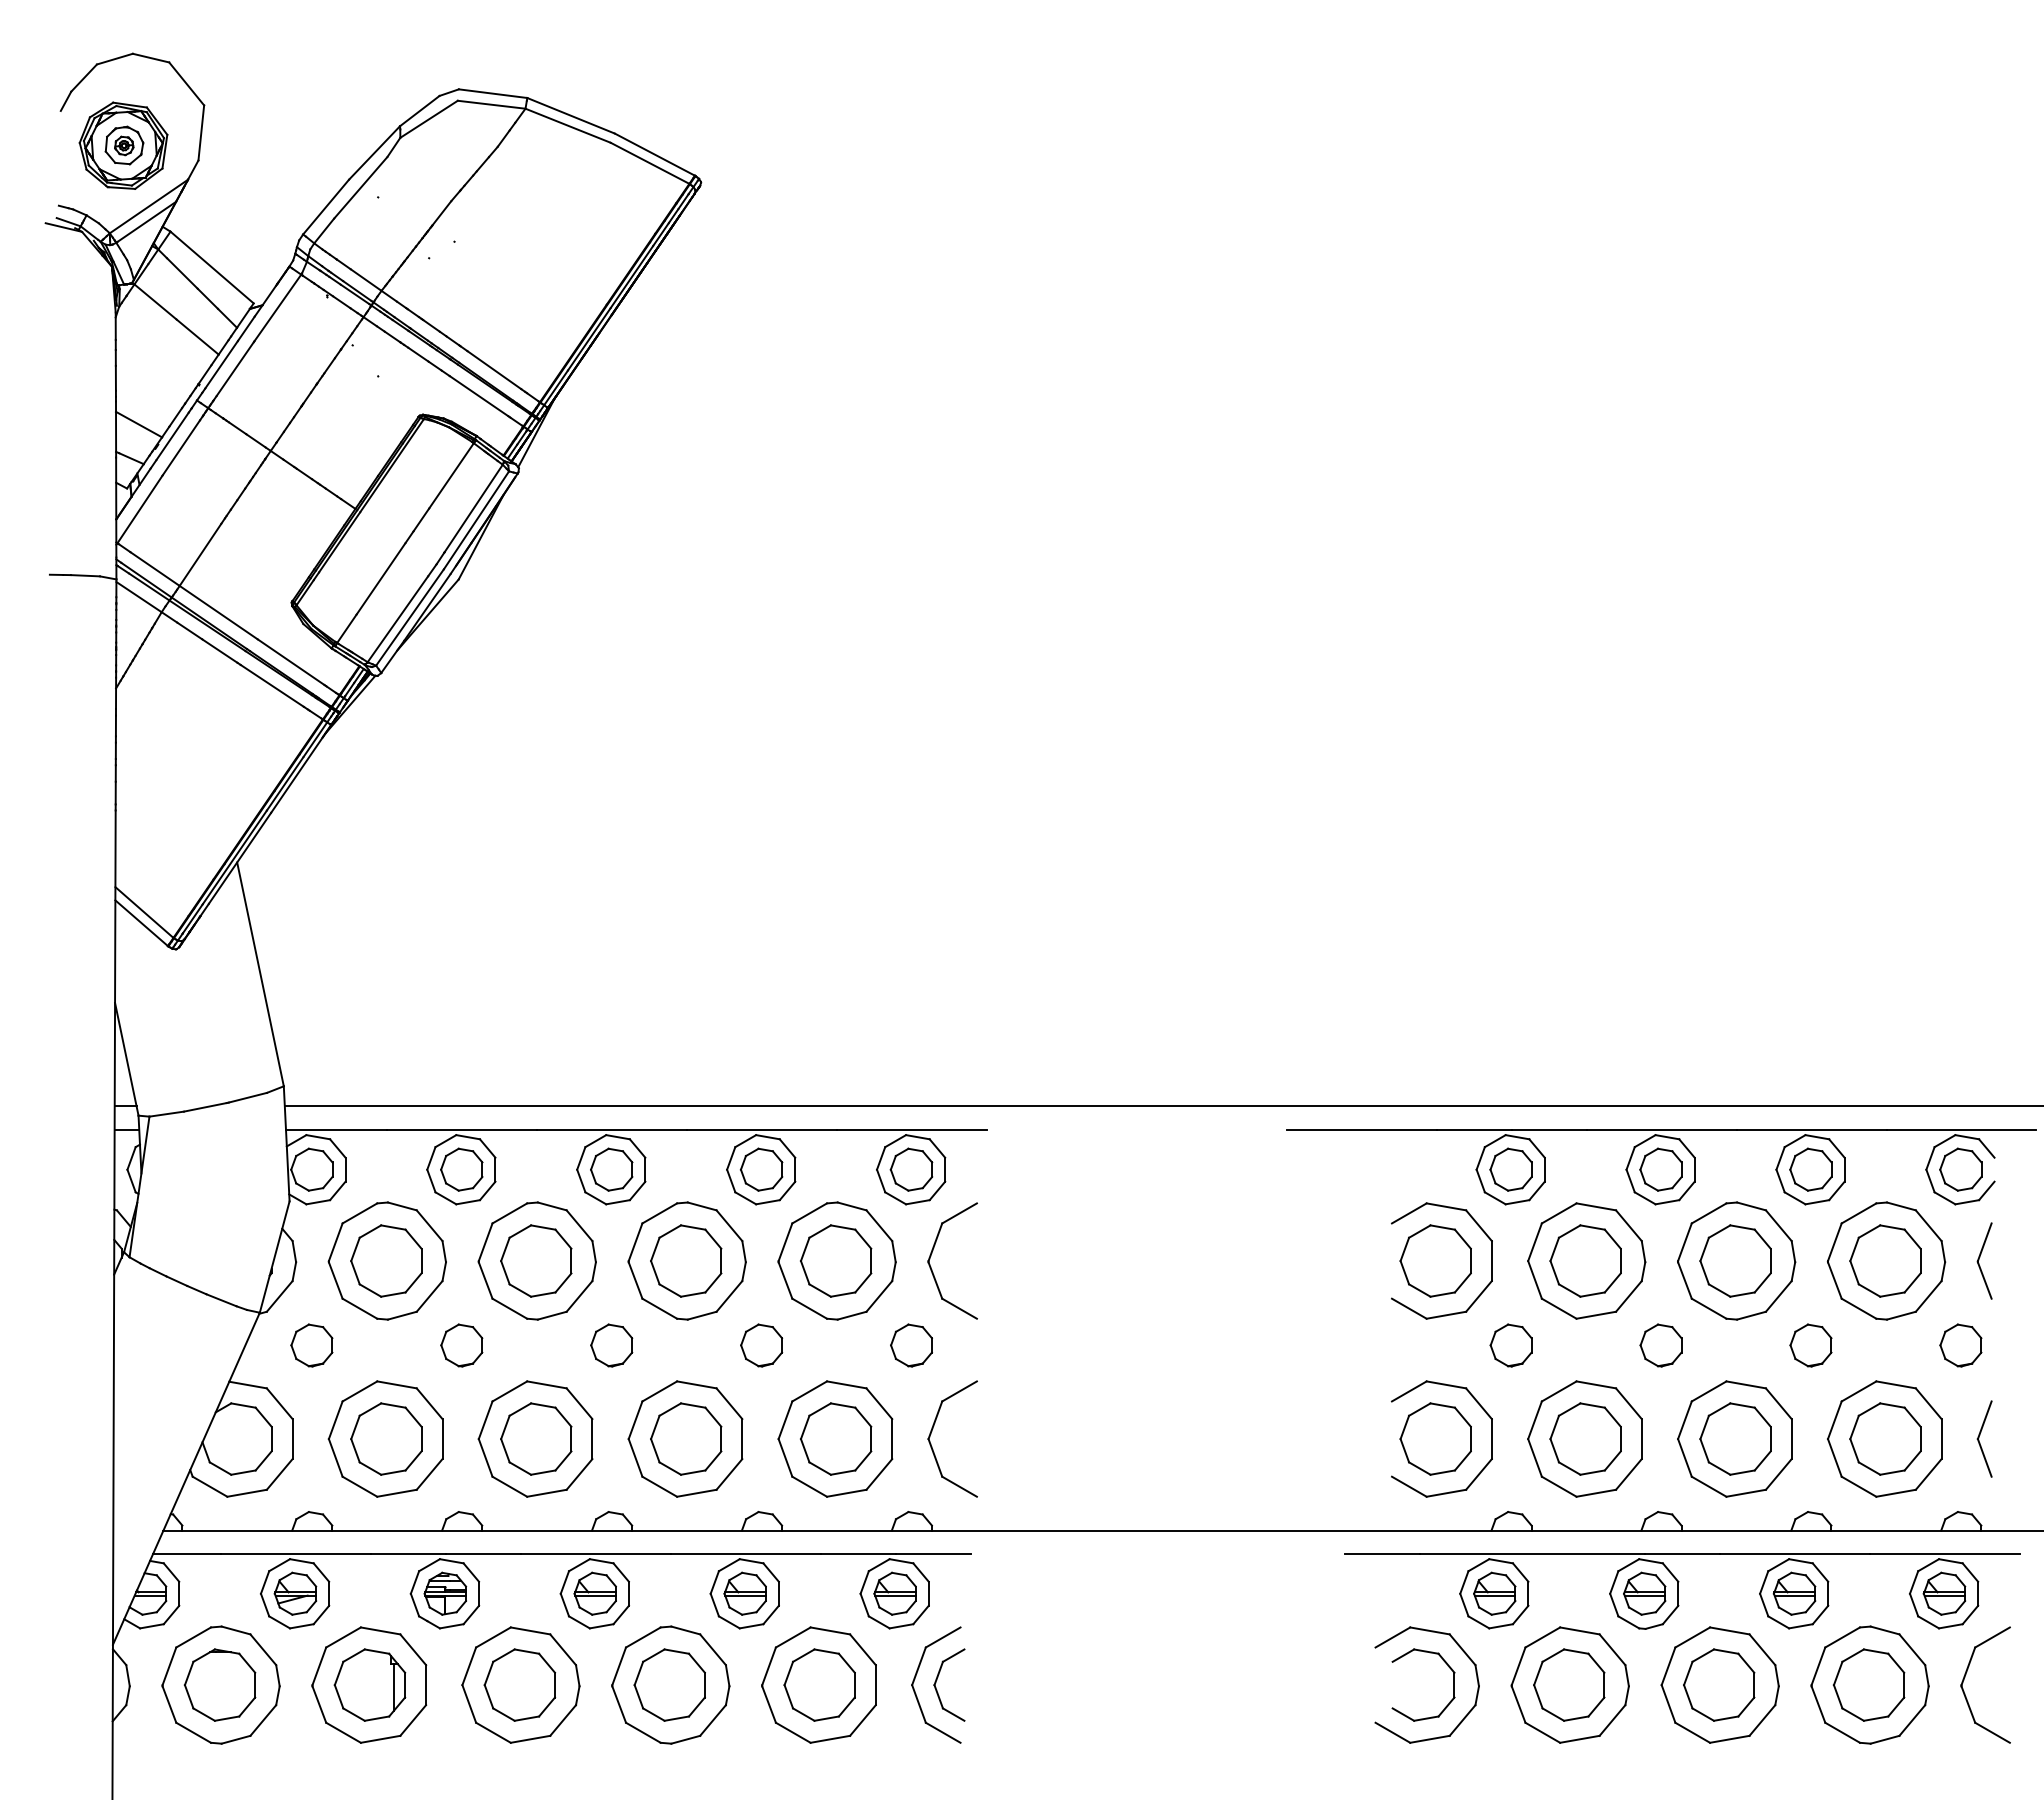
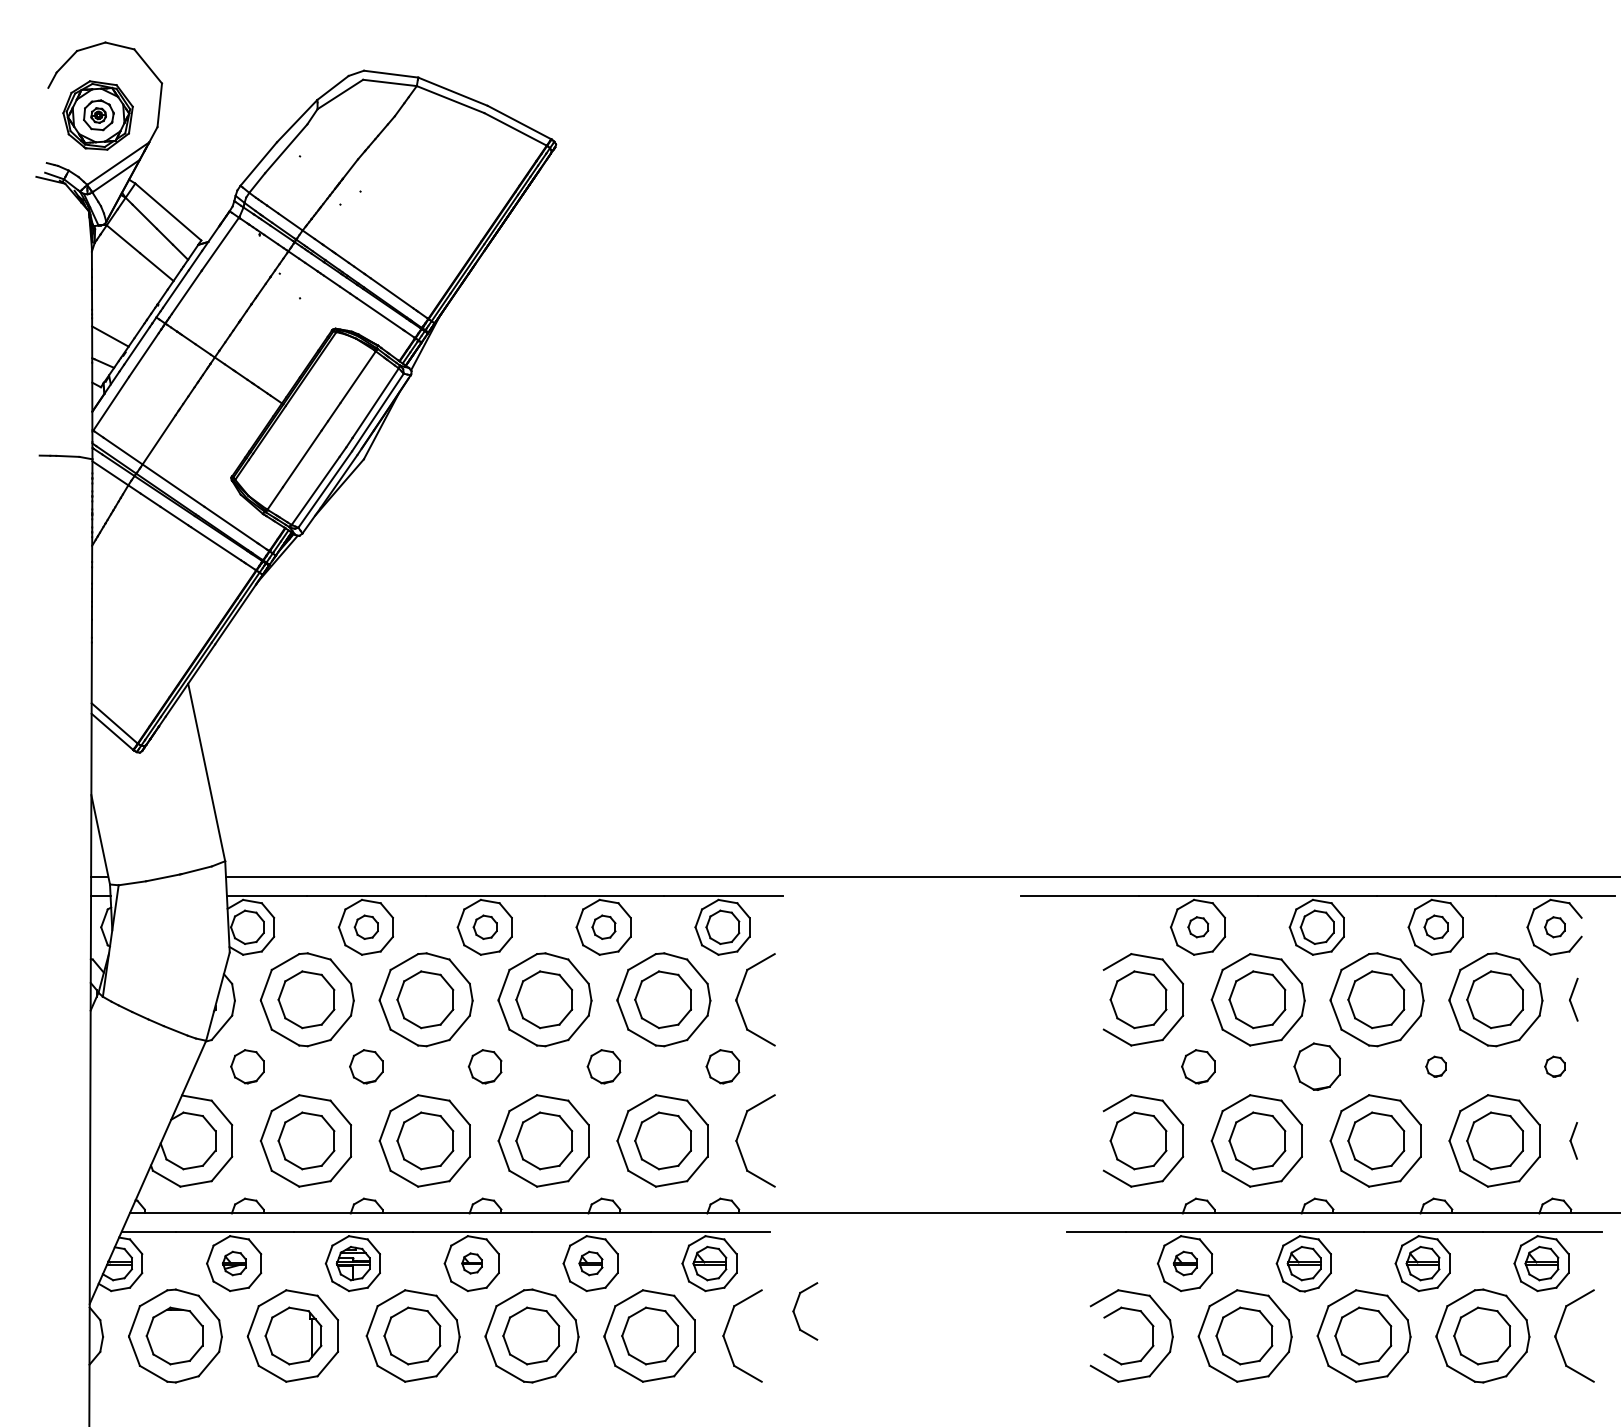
part: (461, 1169) -> (366, 927), size x0.7
part: (611, 1169) -> (485, 927), size x0.7
part: (761, 1169) -> (603, 927), size x0.7
part: (1510, 1169) -> (1197, 927), size x0.6
part: (1810, 1169) -> (1435, 927), size x0.7
part: (1960, 1169) -> (1554, 927), size x0.6
part: (1984, 1260) -> (1573, 999), size x0.7
part: (1660, 1345) -> (1316, 1066), size x1.4
part: (1810, 1345) -> (1435, 1066), size x0.6
part: (1960, 1345) -> (1554, 1066), size x0.6
part: (1984, 1438) -> (1573, 1140), size x0.6
part: (295, 1593) -> (234, 1263), size x0.7
part: (594, 1593) -> (471, 1263), size x0.6
part: (744, 1593) -> (590, 1263), size x0.7
part: (1494, 1593) -> (1185, 1263), size x0.7
part: (937, 1680) -> (795, 1307), moved

